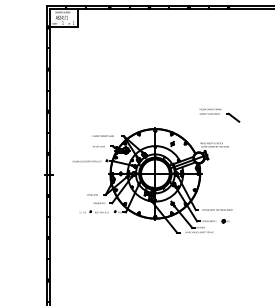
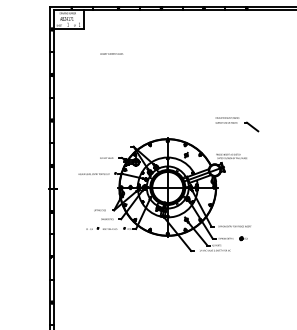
text: (102, 135) -> (110, 53), moved

